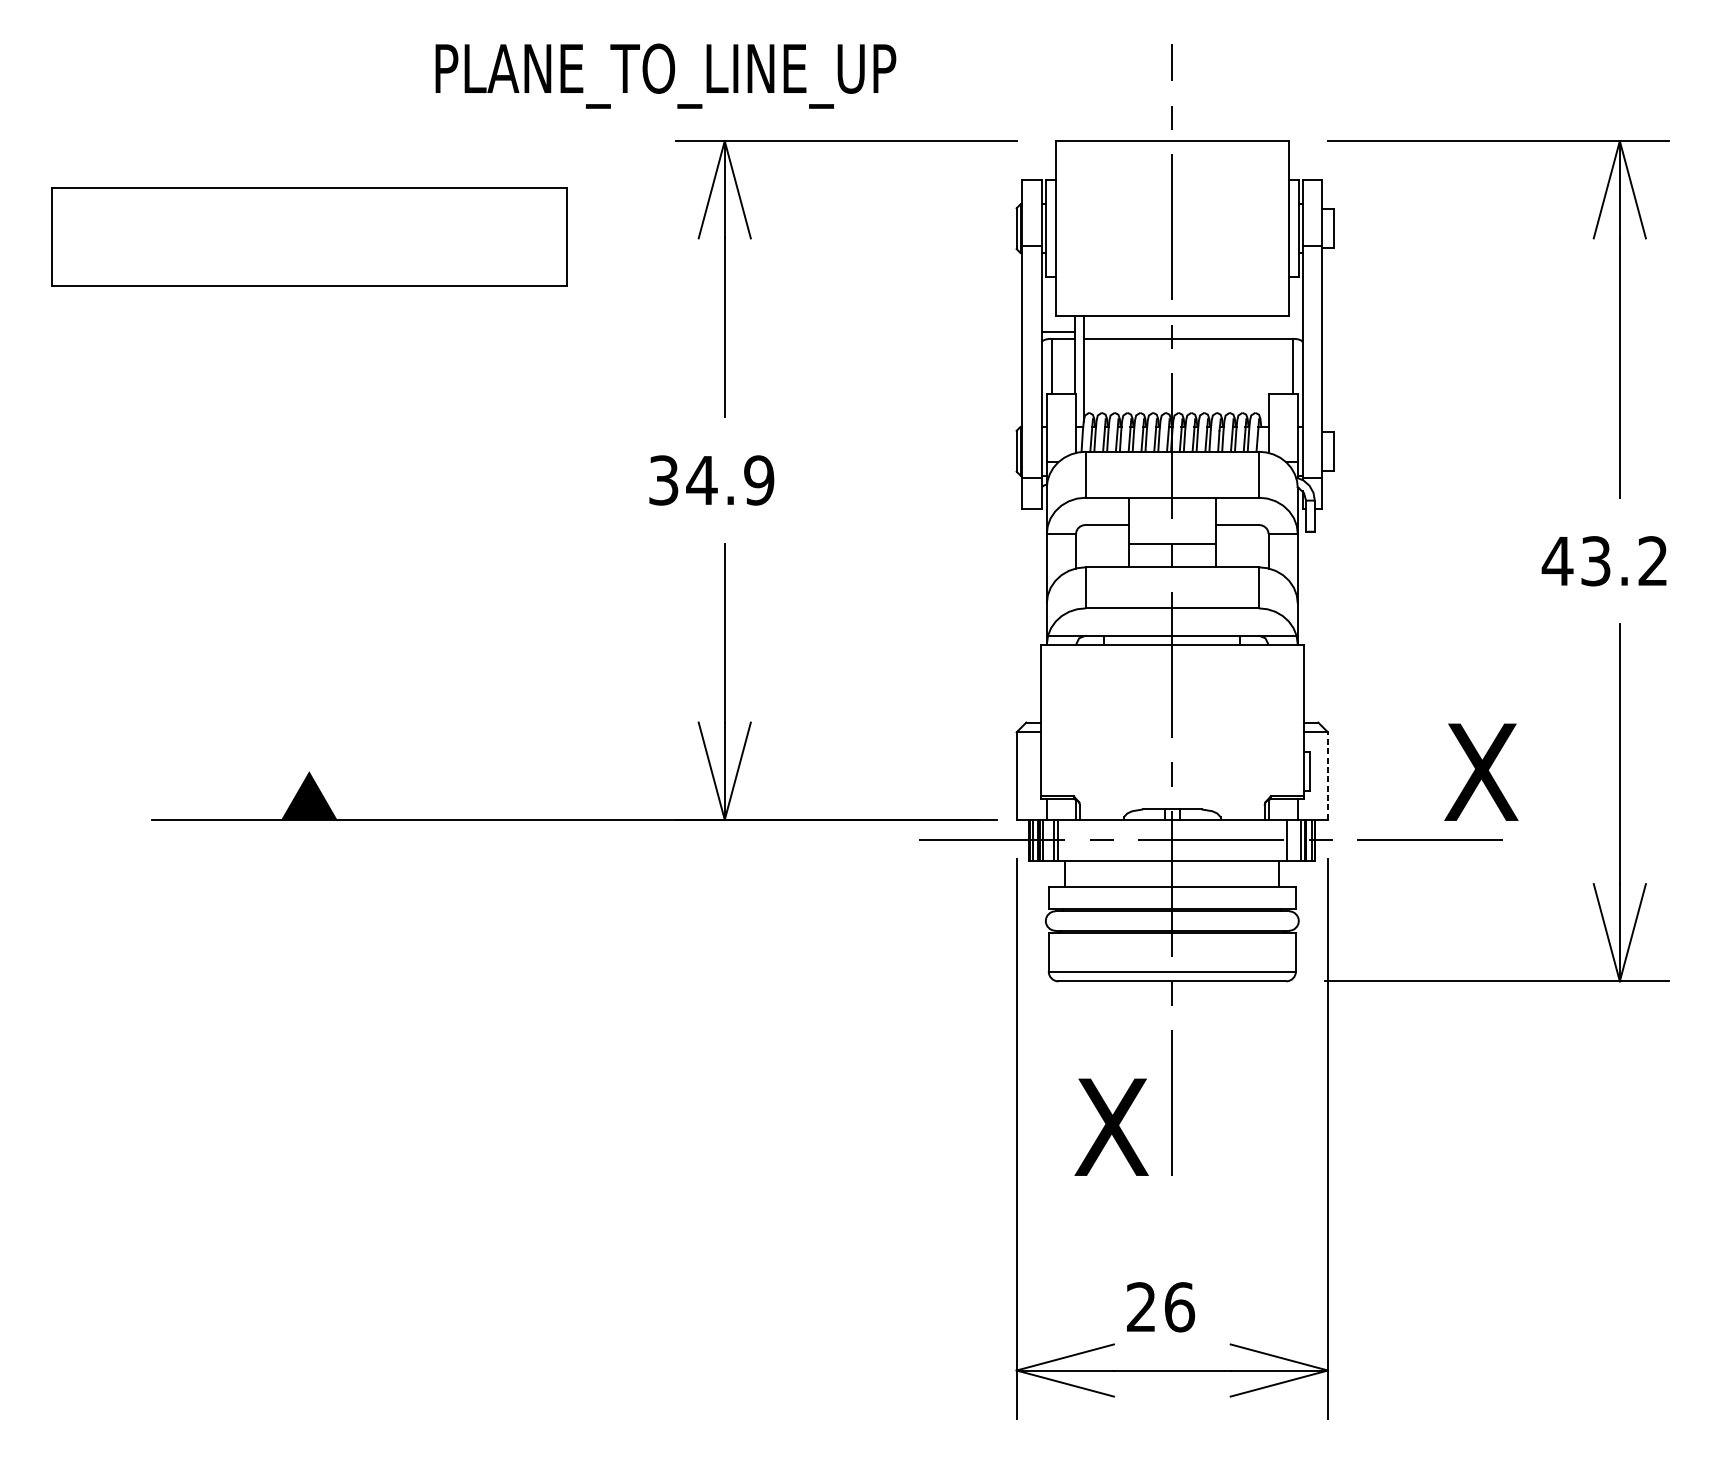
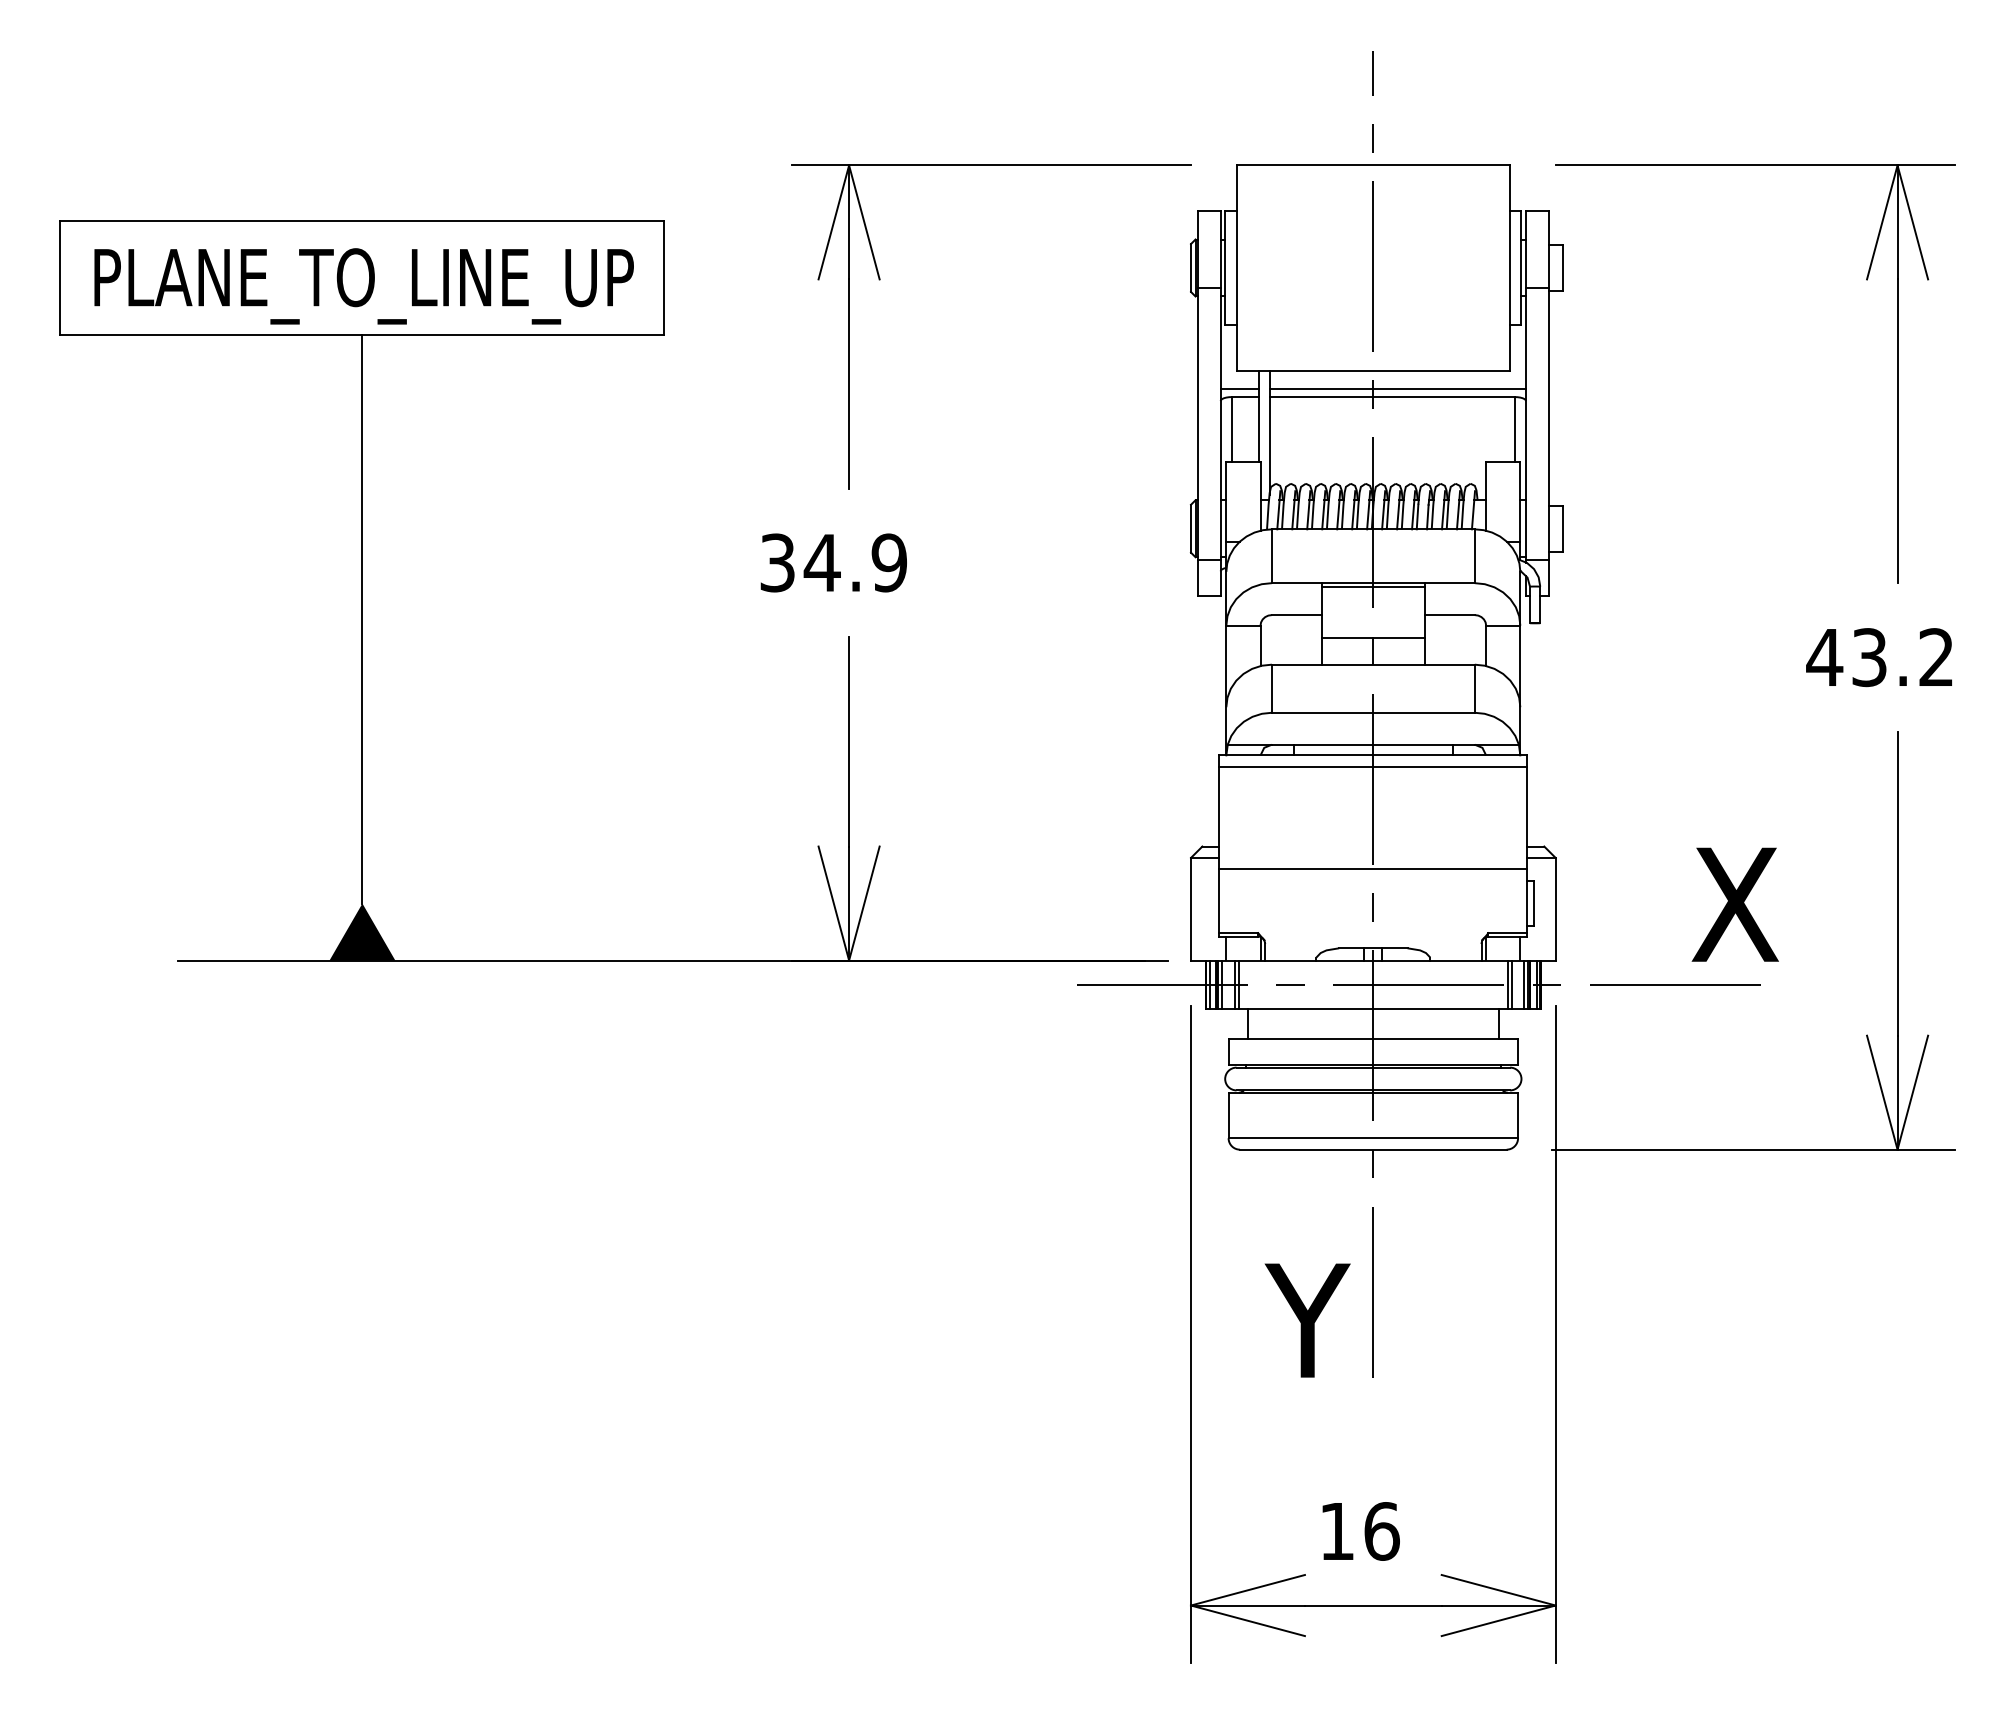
text: (665, 76) -> (363, 286), moved
line: (1192, 331) -> (1397, 388), added
line: (1172, 500) -> (1373, 586), added
line: (309, 527) -> (362, 618), added
line: (1172, 654) -> (1373, 766), added
line: (1172, 742) -> (1373, 869), added
line: (1327, 775) -> (1555, 908), dashed -> solid
line: (1290, 840) -> (1511, 984), added
text: (1113, 1127) -> (1304, 1320), X -> Y
text: (1140, 1306) -> (1336, 1530), 26 -> 16

